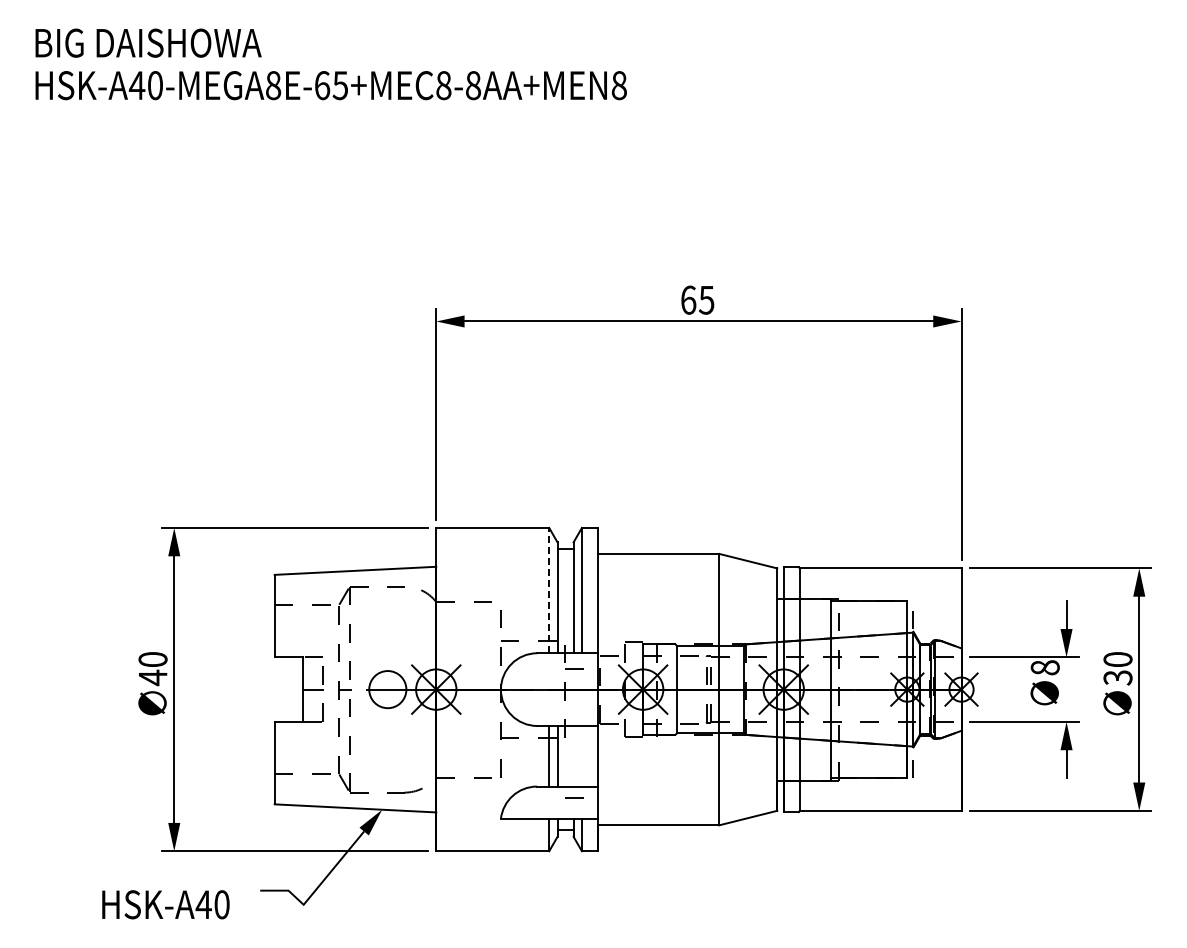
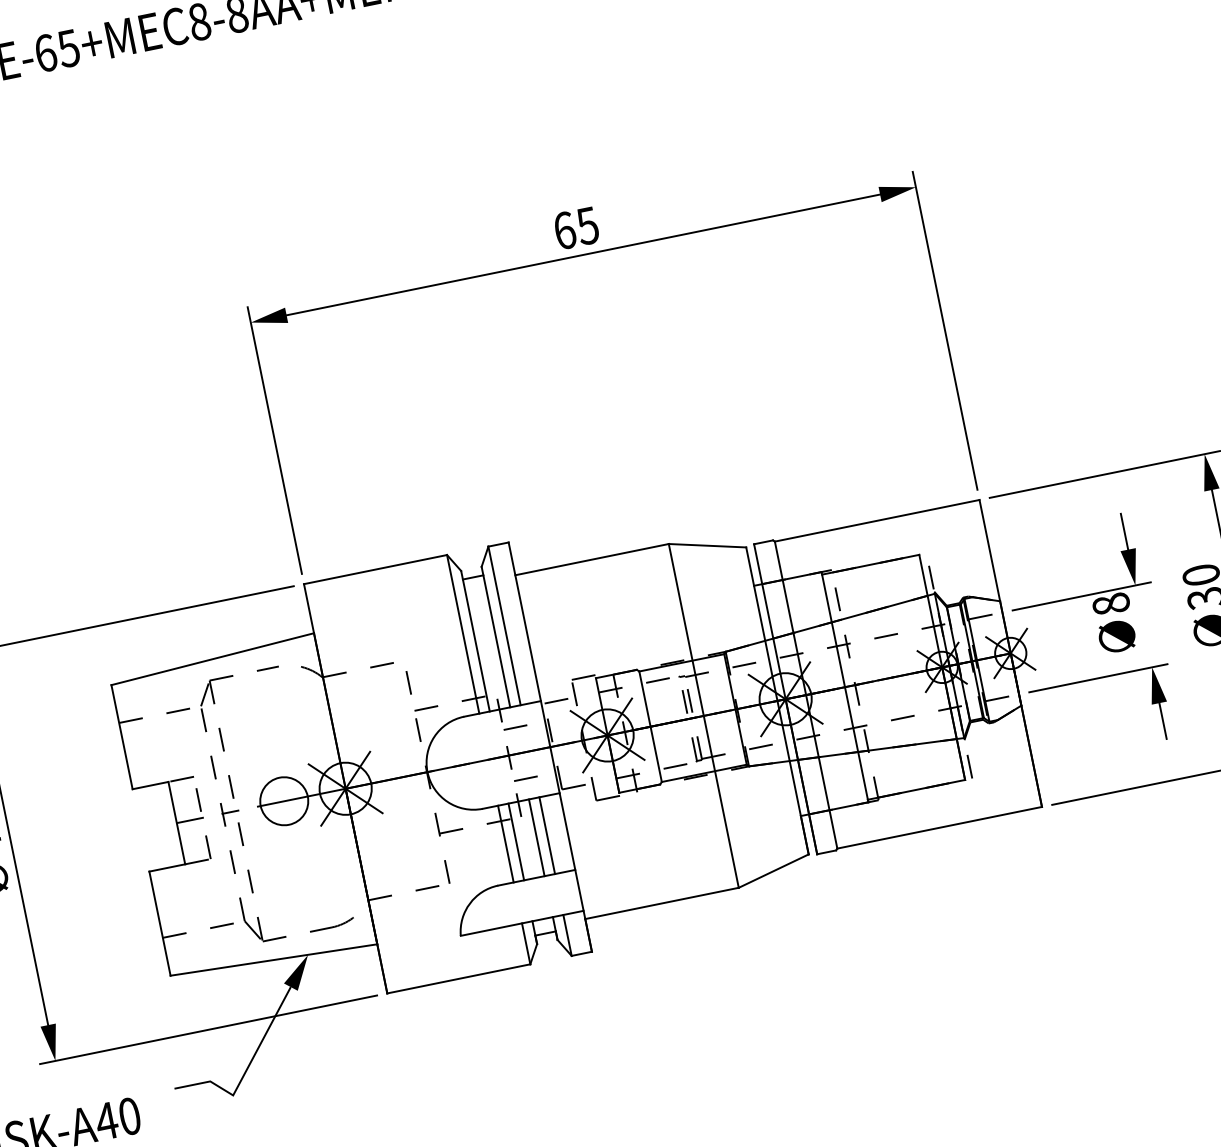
line: (549, 590) -> (463, 634), dashed -> solid
line: (573, 755) -> (536, 836), added
line: (581, 755) -> (546, 834), added
line: (574, 797) -> (525, 778), moved

